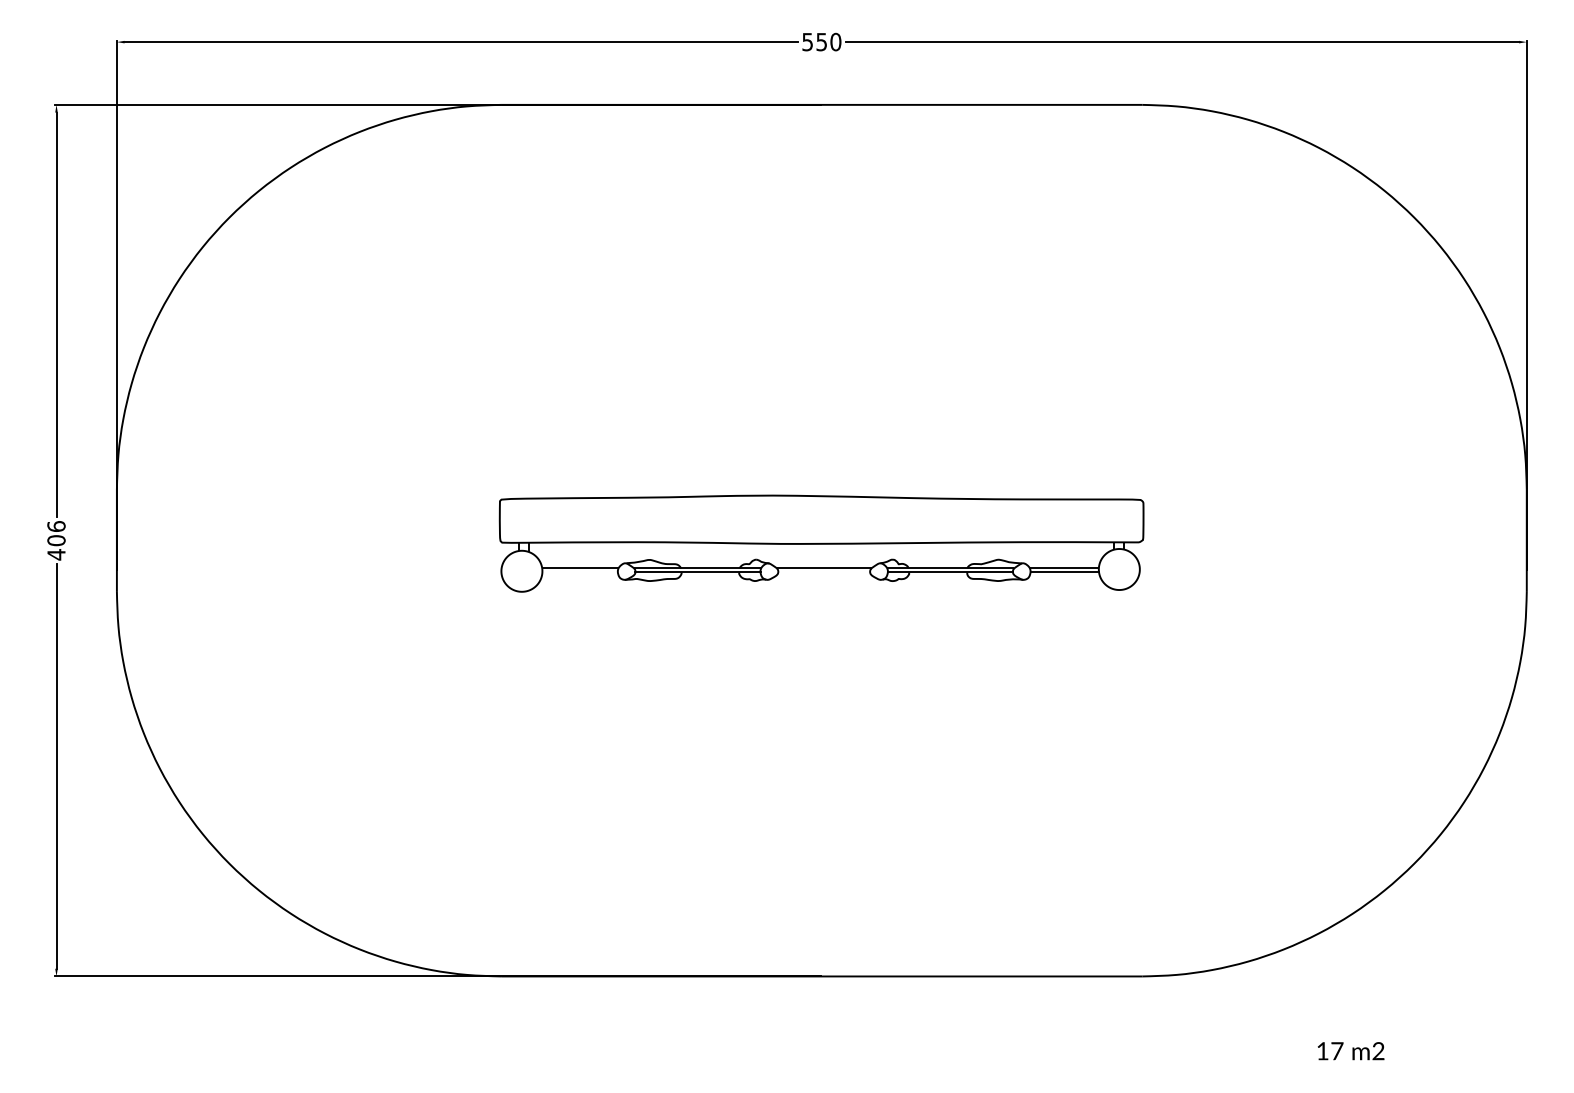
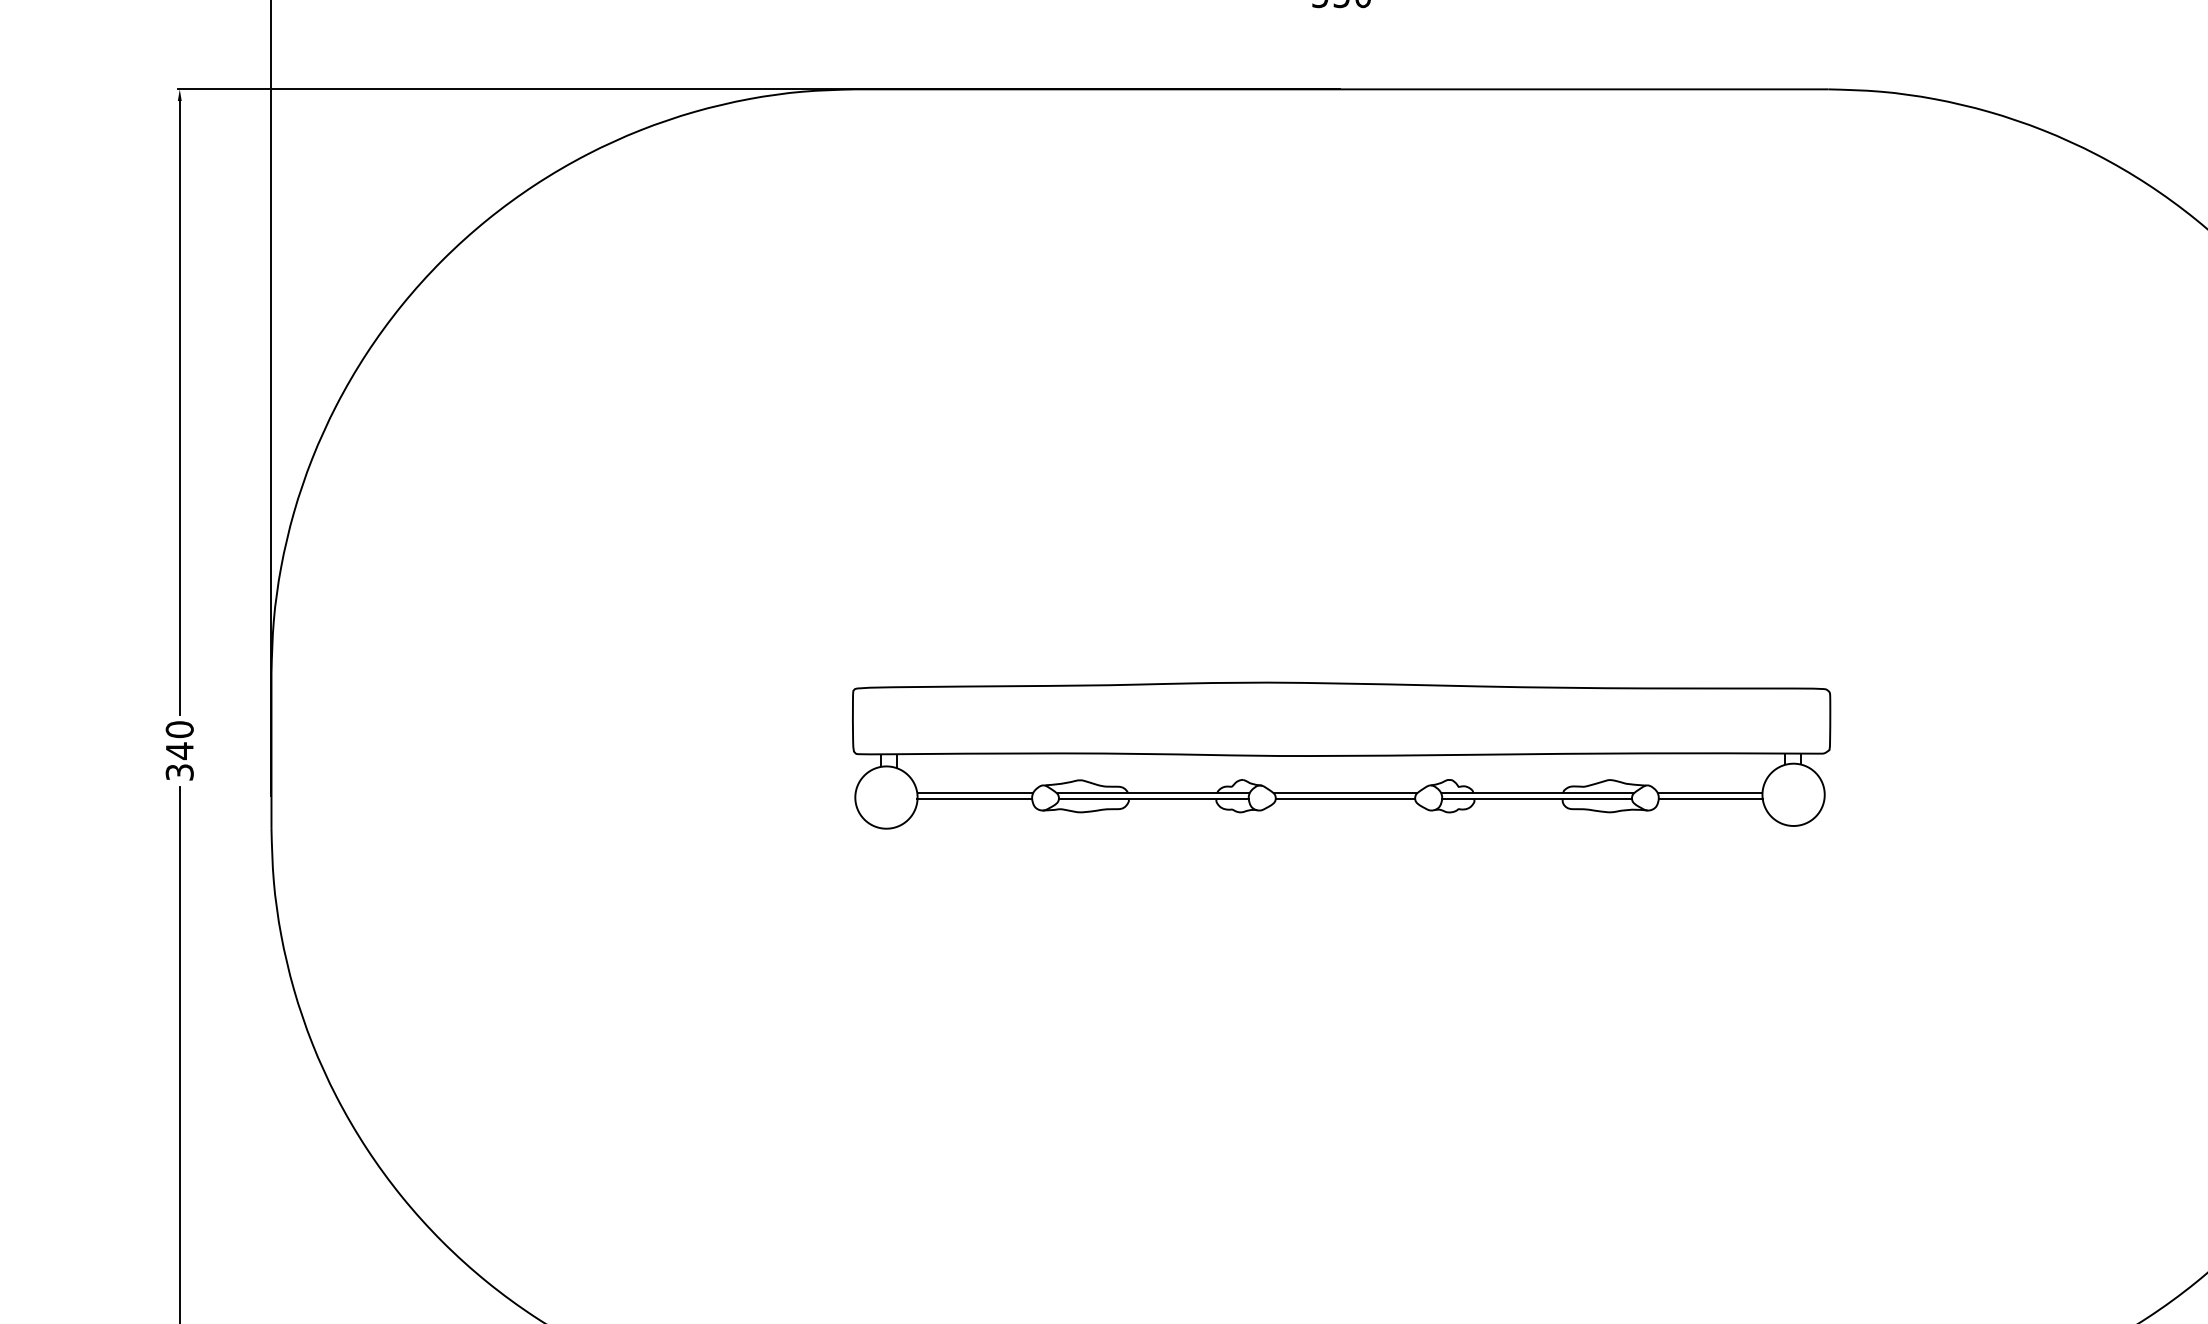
text: (56, 540) -> (179, 750), 406 -> 340
line: (579, 572) -> (973, 799), added
line: (824, 572) -> (1345, 799), added

